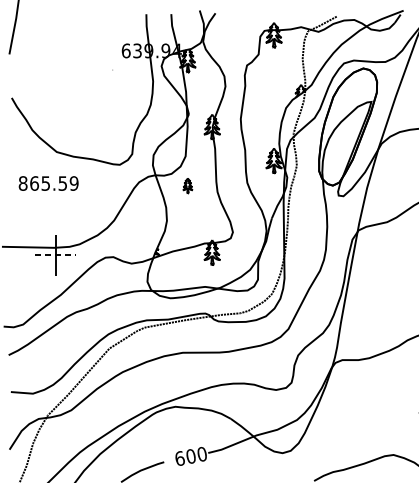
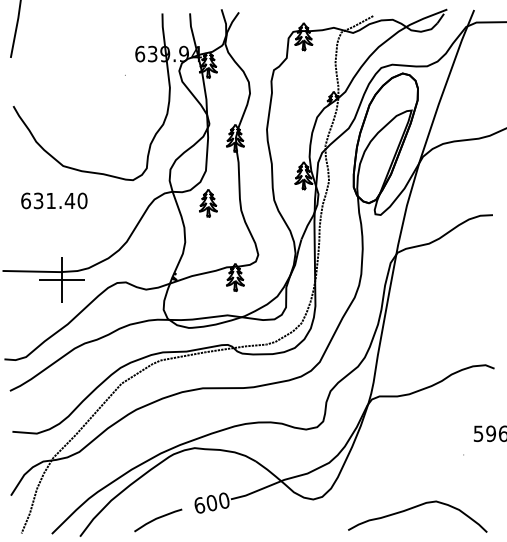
text: (48, 183) -> (54, 200), 865.59 -> 631.40
part: (187, 185) -> (208, 203), size x1.67
line: (56, 255) -> (62, 280), dashed -> solid

